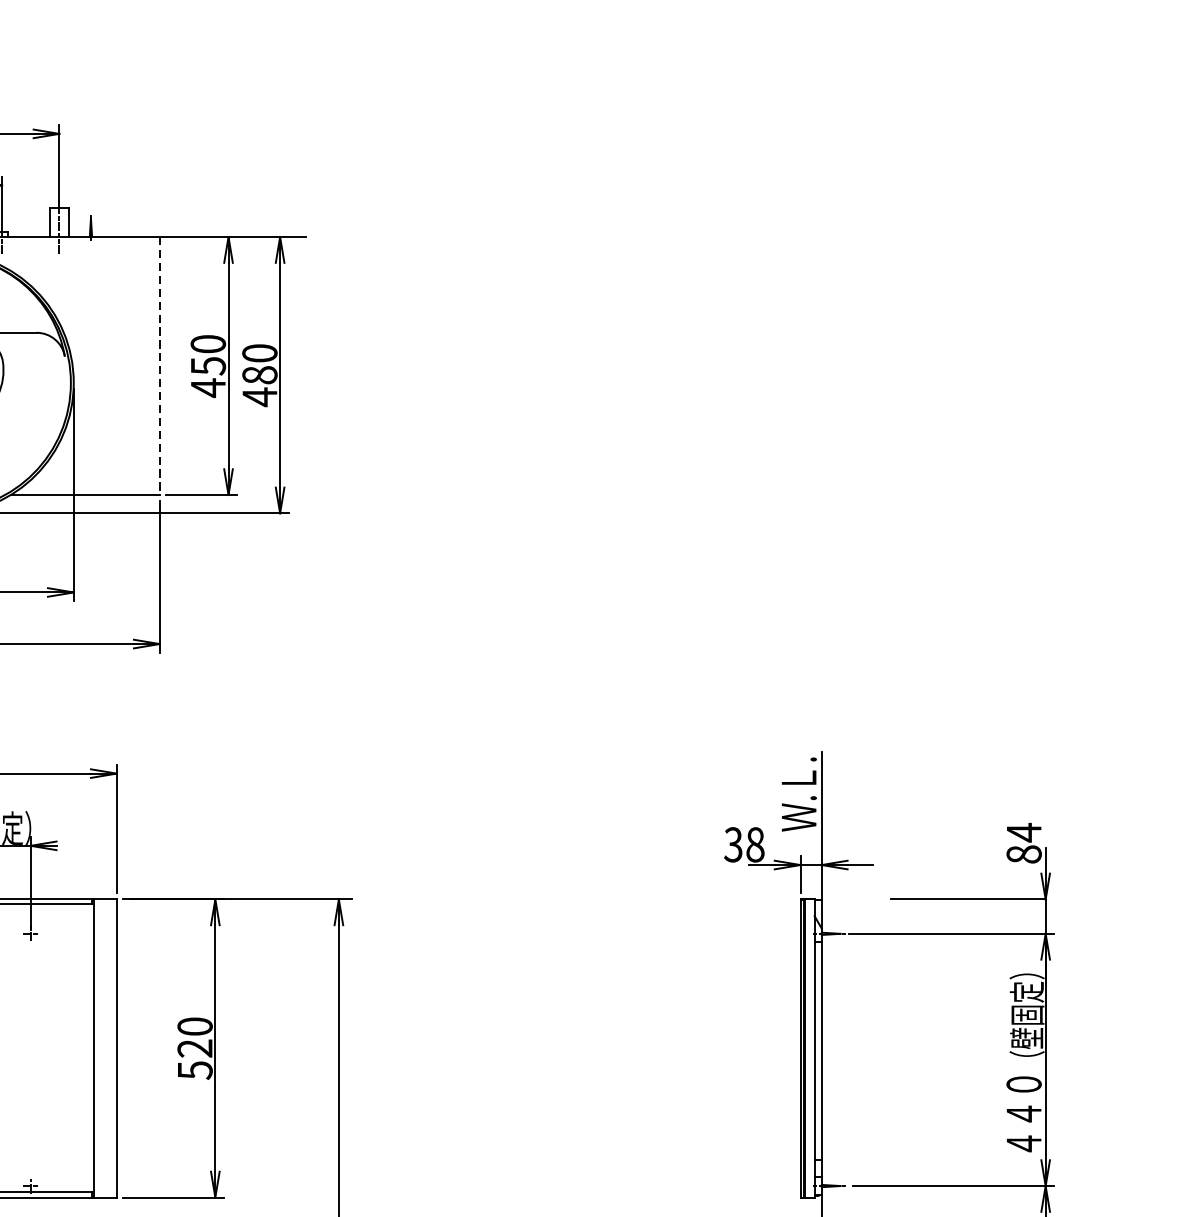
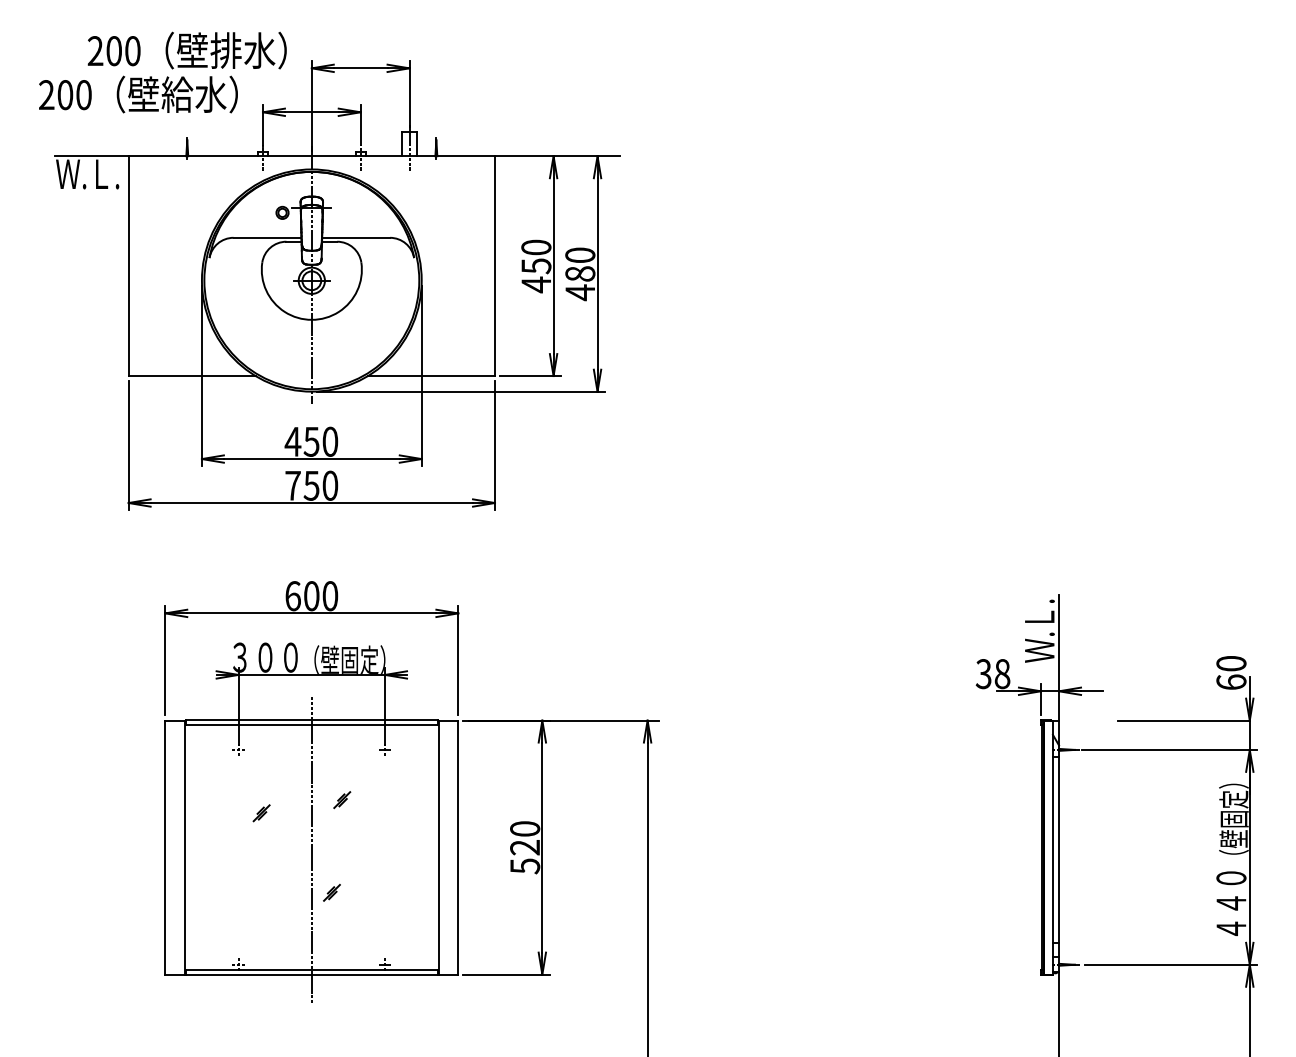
line: (159, 366) -> (494, 266), dashed -> solid
text: (1024, 842) -> (1231, 672), 84 -> 60

